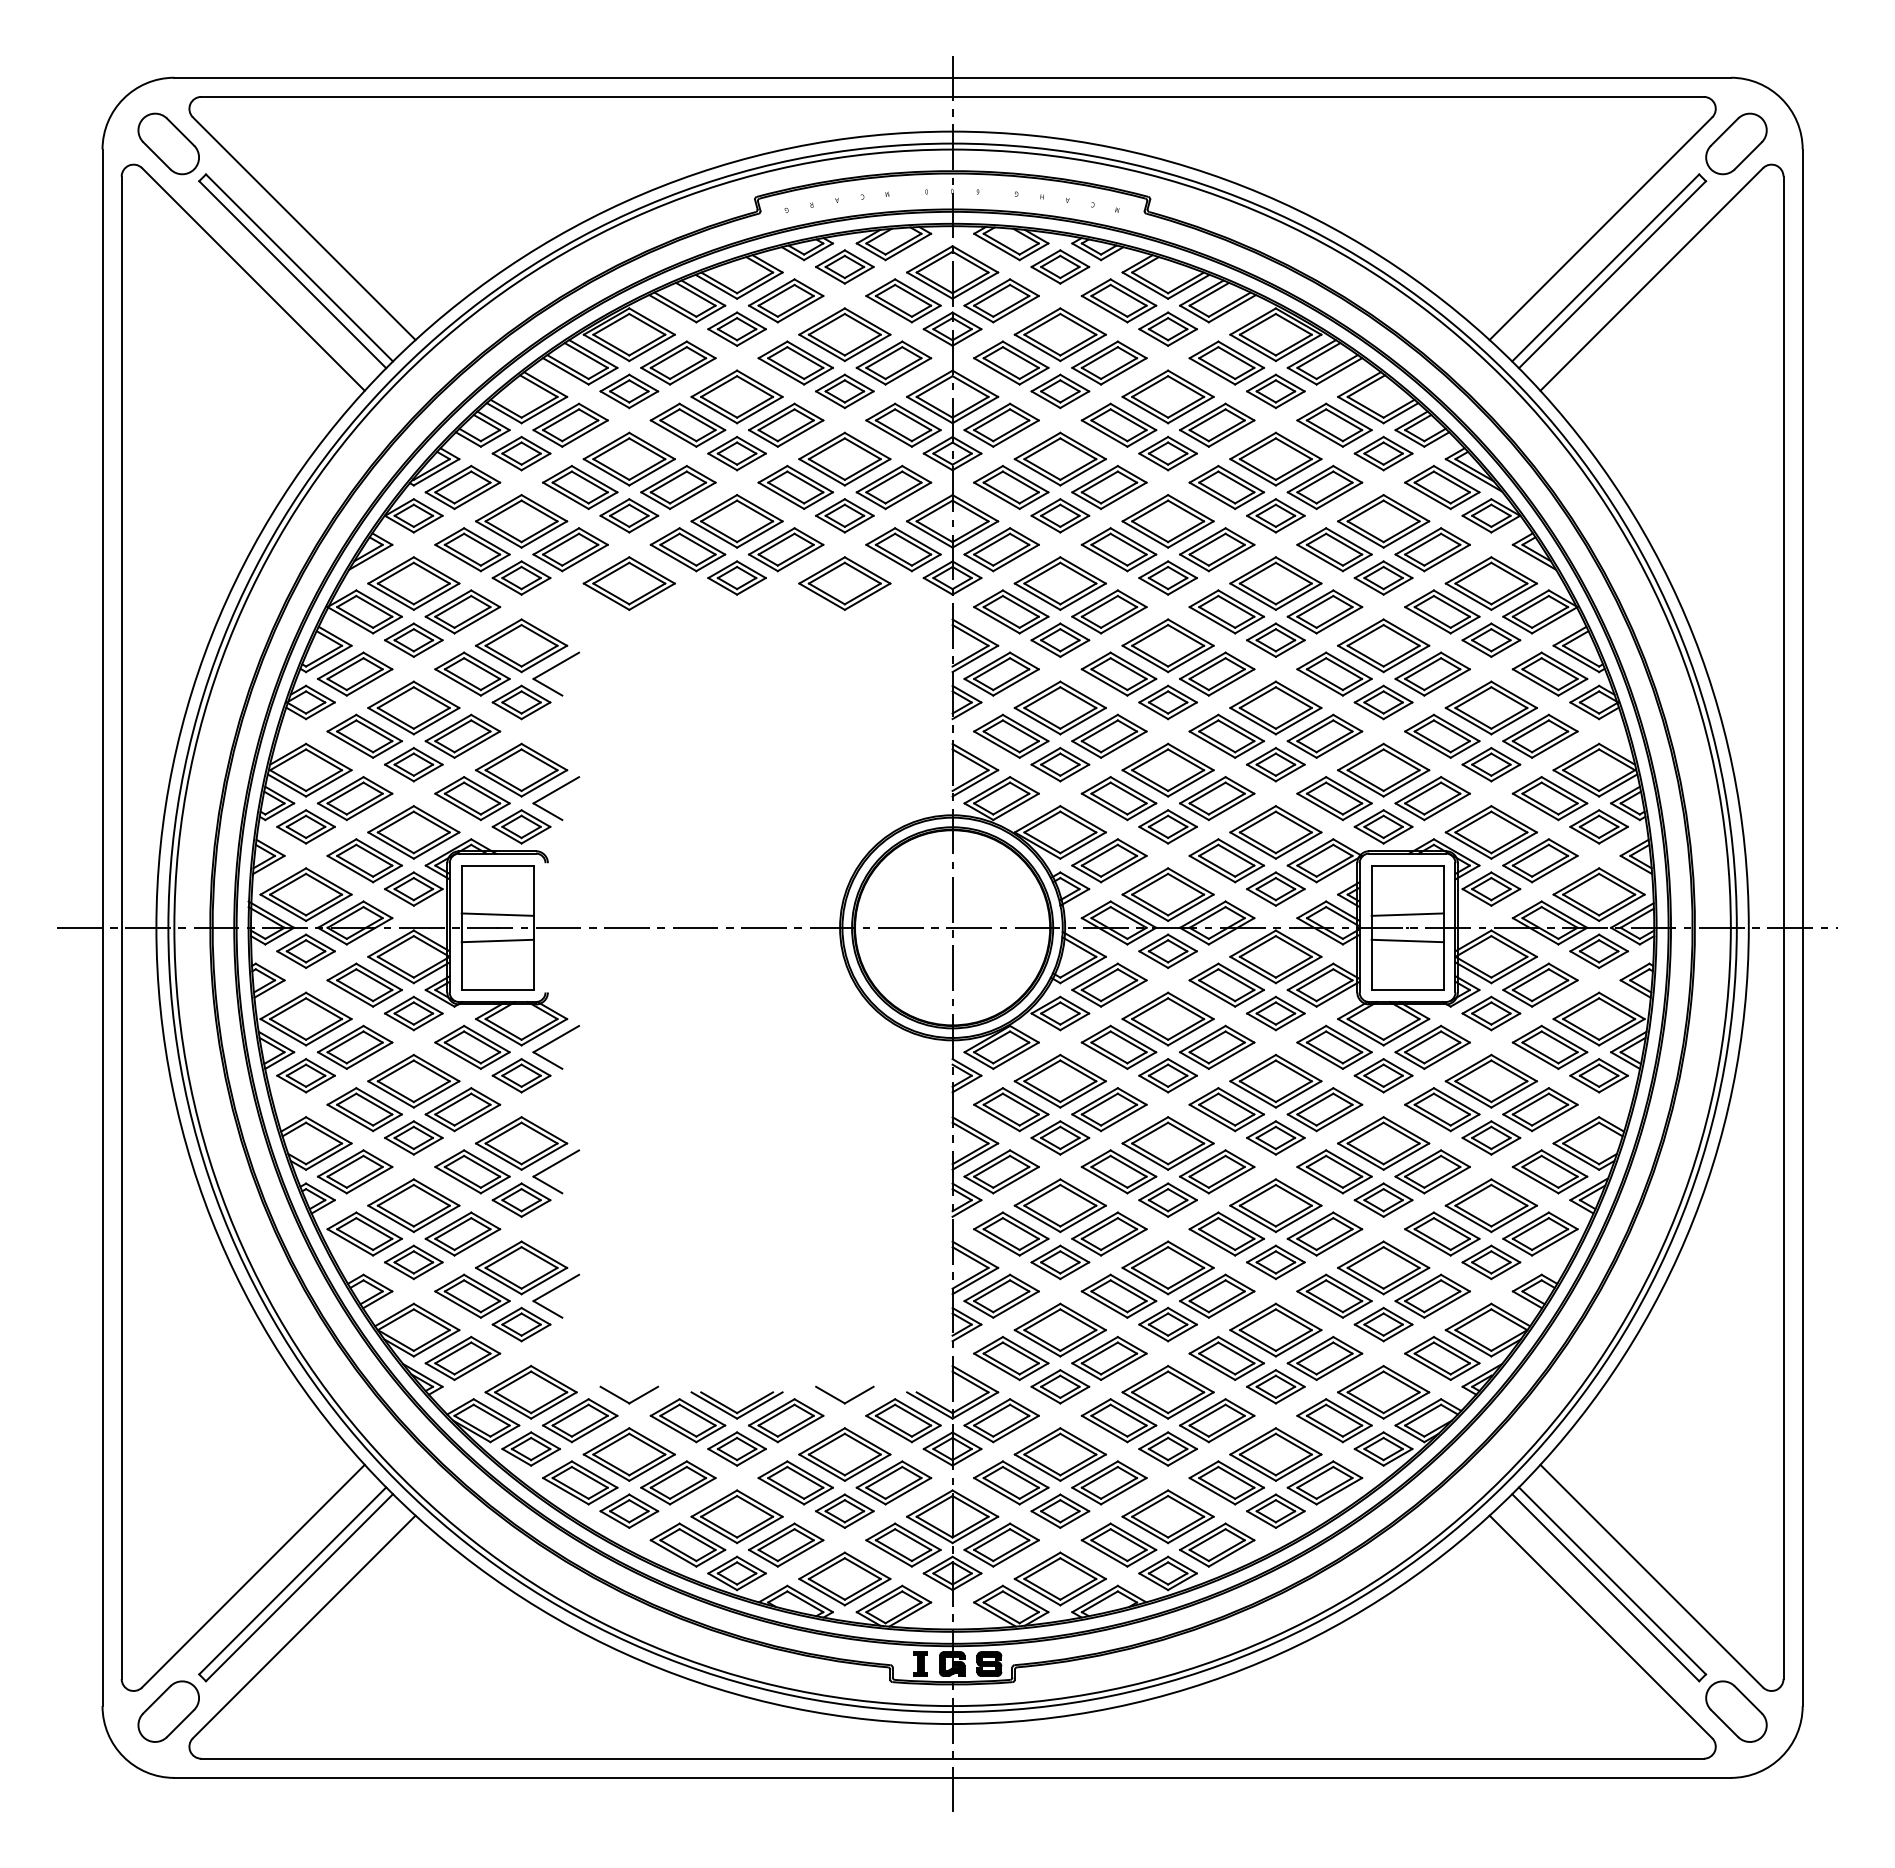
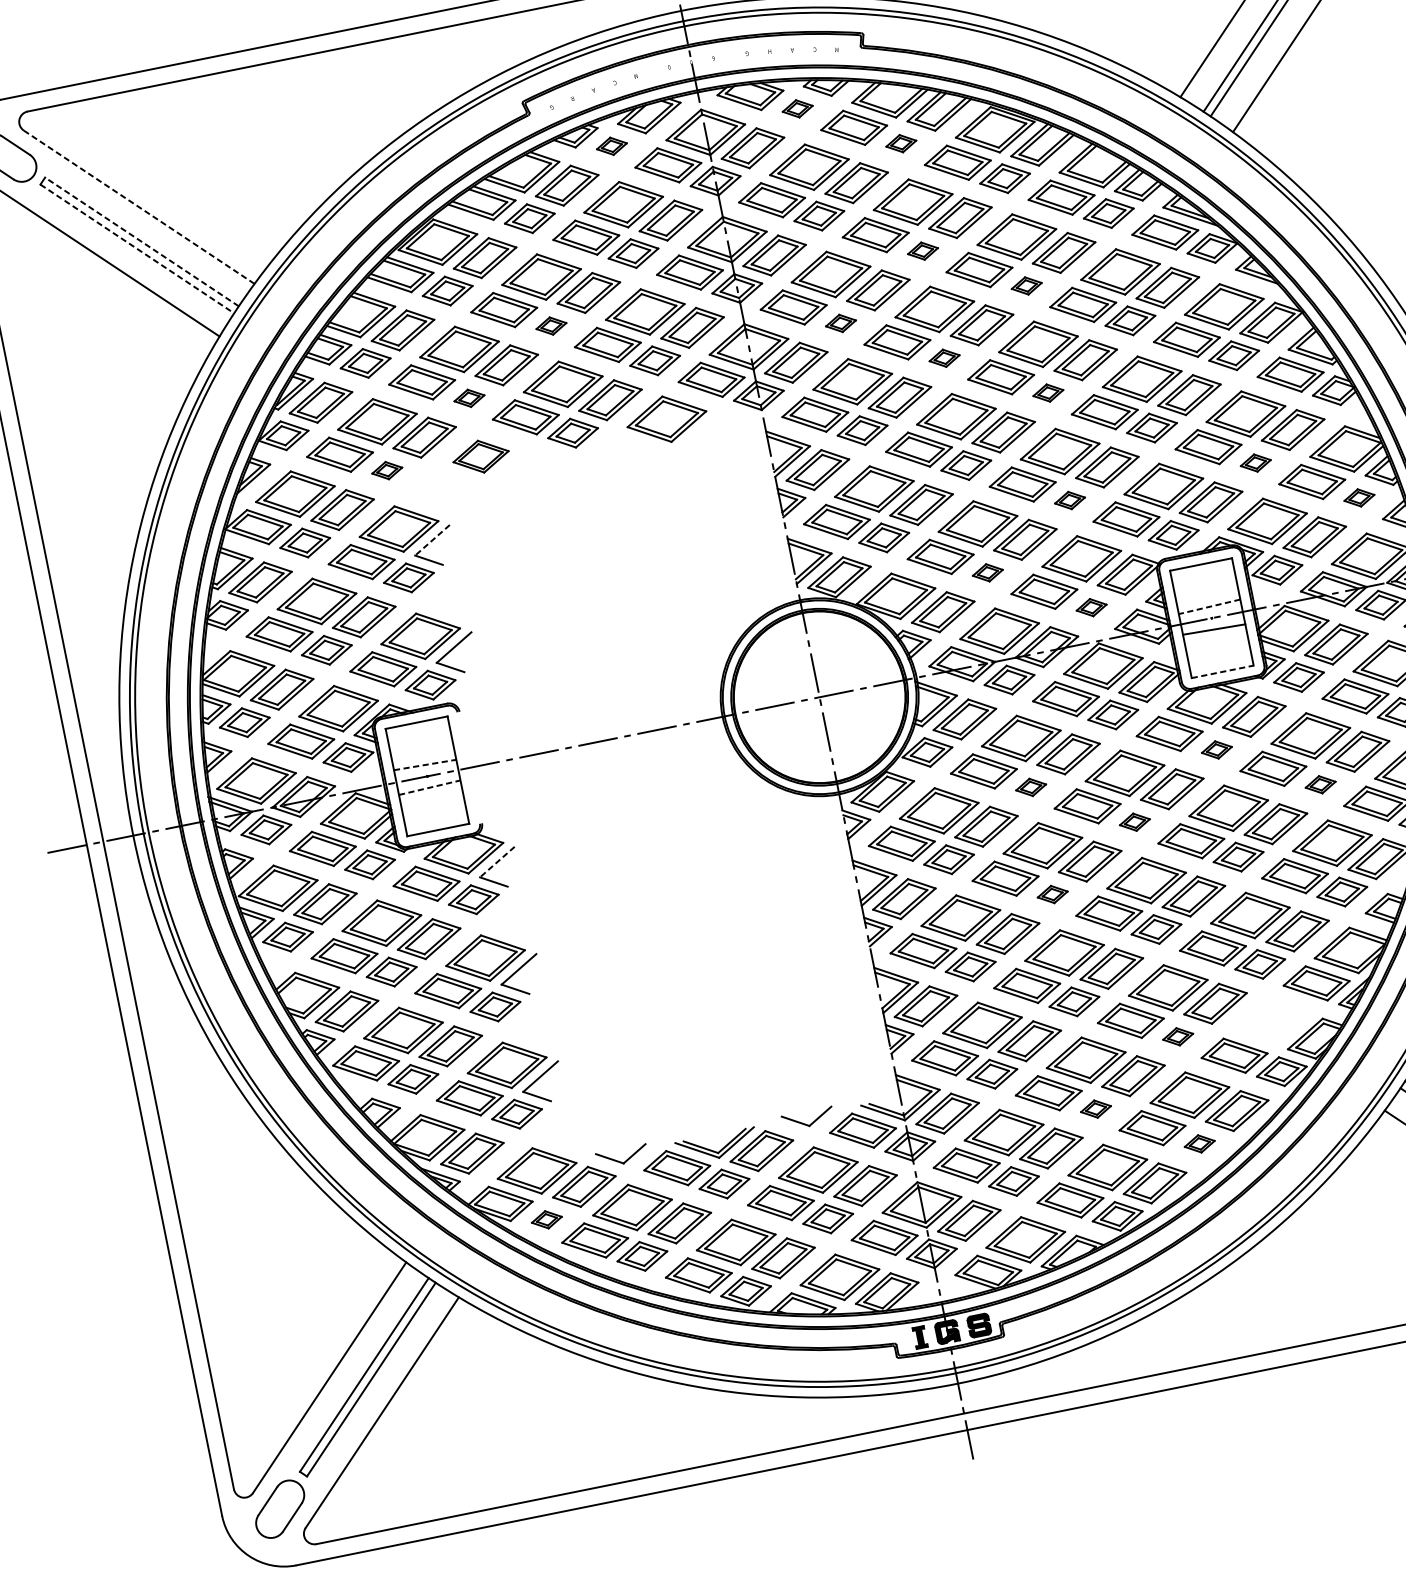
line: (303, 228) -> (138, 207), solid -> dashed
part: (844, 266) -> (611, 145), size x0.6
part: (1060, 266) -> (797, 108), size x0.6
line: (299, 267) -> (141, 241), solid -> dashed
line: (293, 275) -> (138, 249), solid -> dashed
part: (1167, 328) -> (900, 143), size x0.6
part: (736, 453) -> (550, 325), size x0.6
part: (1167, 453) -> (922, 251), size x0.6
part: (629, 515) -> (469, 397), size x0.6
part: (1060, 515) -> (841, 323), size x0.6
part: (1275, 515) -> (1026, 285), size x0.6
part: (521, 577) -> (387, 470), size x0.6
part: (1167, 577) -> (944, 357), size x0.6
part: (628, 583) -> (480, 456), size x0.7
part: (1275, 639) -> (1047, 392), size x0.6
line: (555, 666) -> (431, 541), solid -> dashed
part: (1275, 764) -> (1069, 500), size x0.6
part: (1491, 764) -> (1255, 462), size x0.6
part: (1167, 826) -> (987, 572), size x0.6
part: (1598, 826) -> (1358, 497), size x0.6
part: (1275, 888) -> (1091, 607), size x0.6
line: (497, 914) -> (425, 764), solid -> dashed
line: (1407, 914) -> (1209, 606), solid -> dashed
line: (497, 941) -> (429, 788), solid -> dashed
line: (1407, 990) -> (1222, 672), solid -> dashed
line: (555, 1039) -> (496, 862), solid -> dashed
part: (1167, 1075) -> (1030, 787), size x0.6
part: (1383, 1075) -> (1216, 749), size x0.6
part: (1275, 1137) -> (1134, 821), size x0.6
part: (1491, 1137) -> (1320, 784), size x0.6
part: (1167, 1199) -> (1052, 894), size x0.6
part: (1275, 1386) -> (1177, 1036), size x0.6
part: (1383, 1392) -> (1271, 1022), removed
part: (530, 1448) -> (546, 1219), size x0.6
part: (1167, 1448) -> (1095, 1108), size x0.6
part: (1275, 1510) -> (1199, 1143), size x0.6

